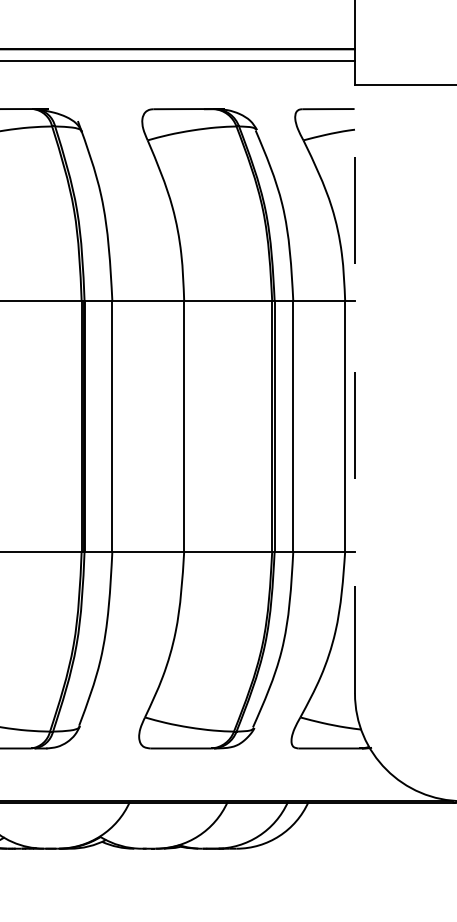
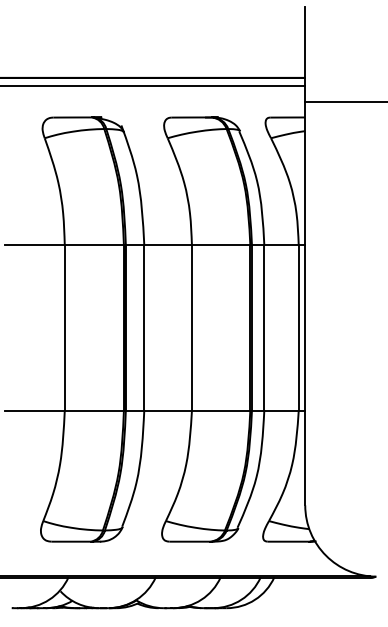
line: (355, 389) -> (305, 303), dashed -> solid

